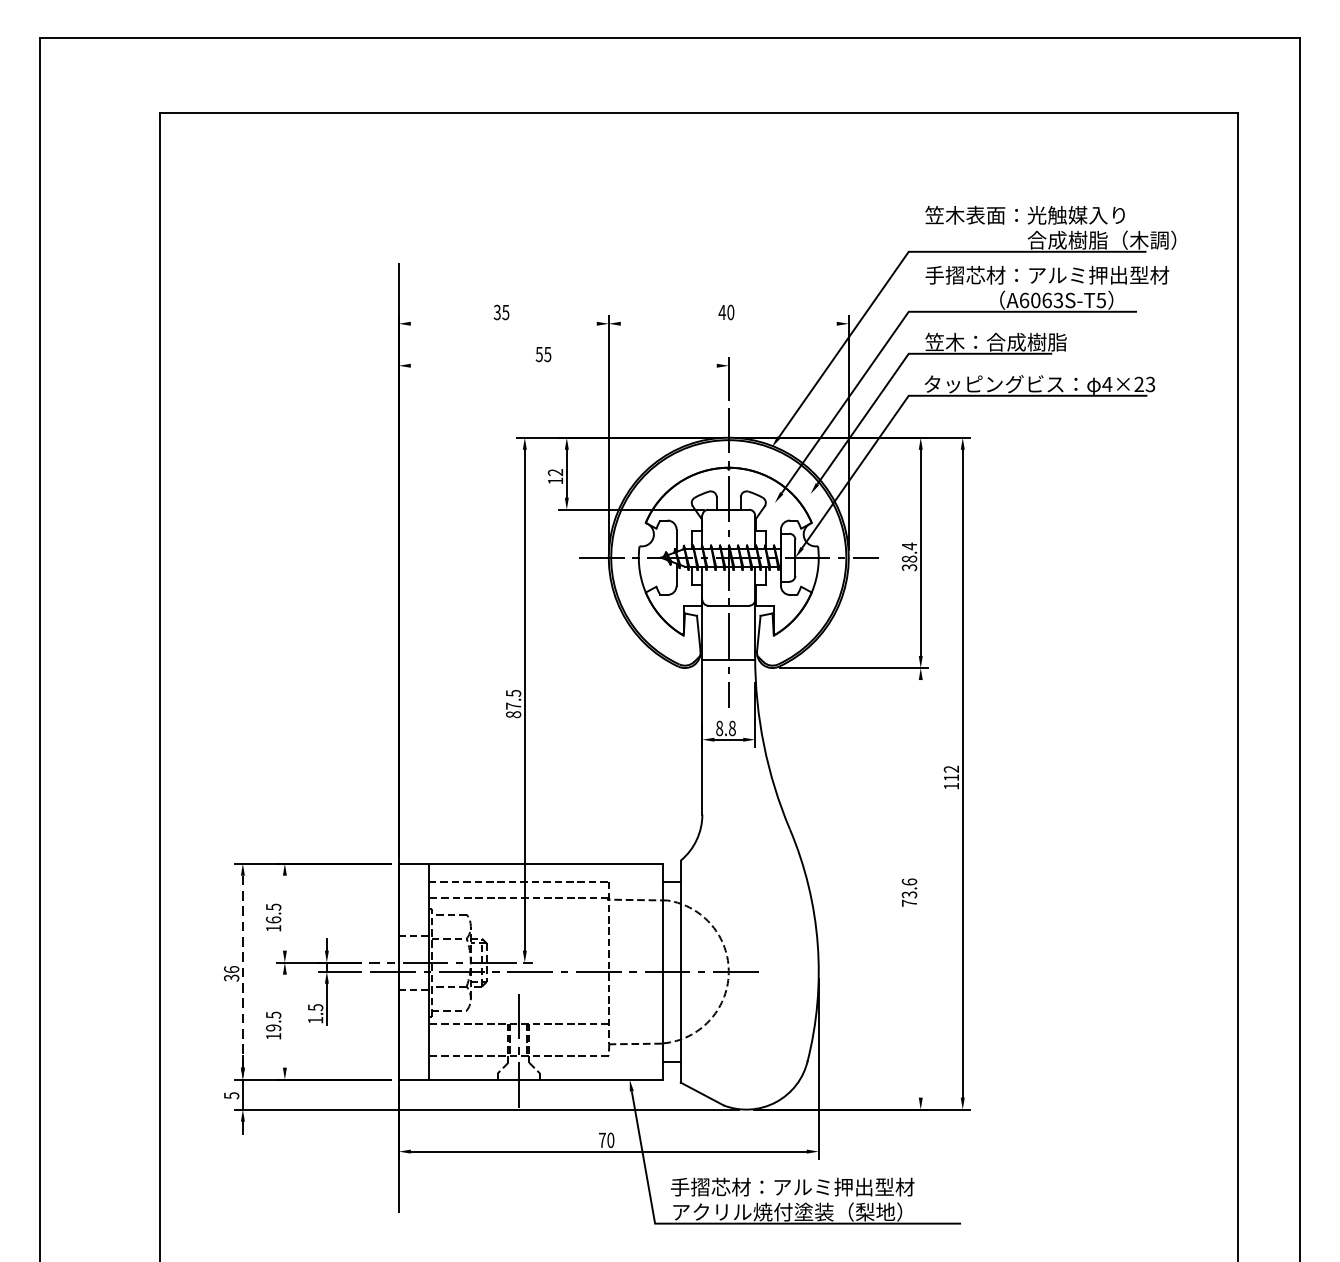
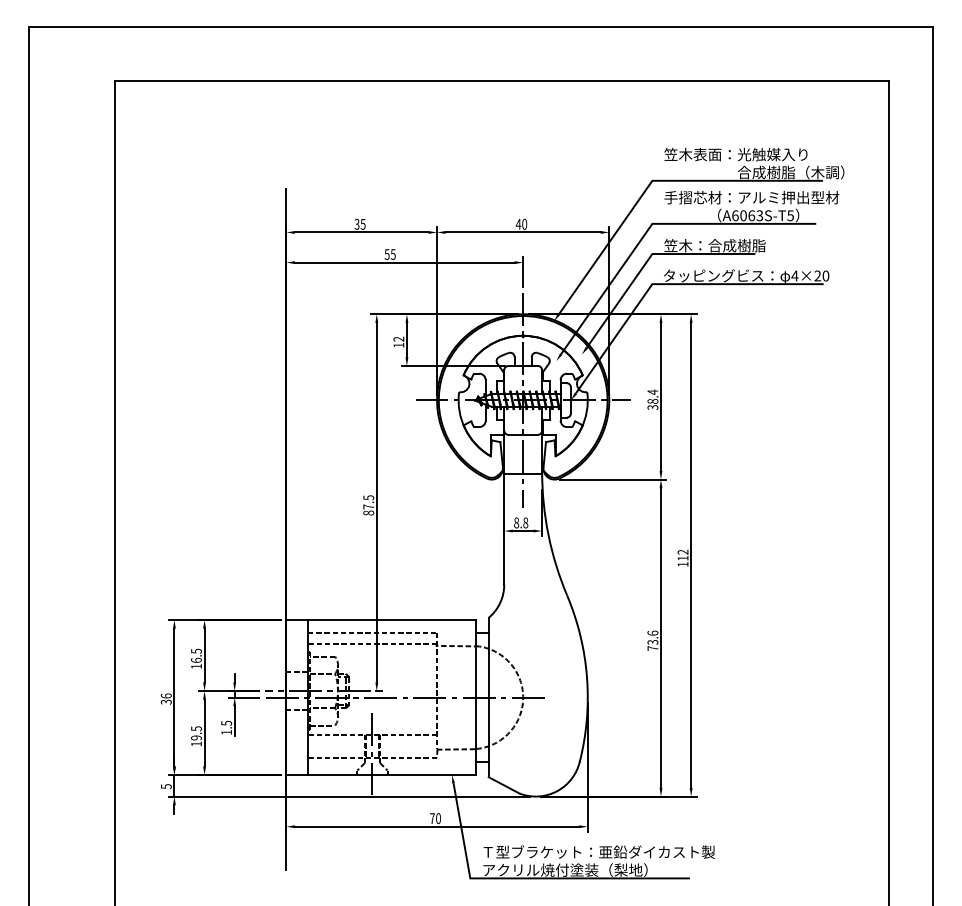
line: (503, 323) -> (361, 232), added
line: (727, 323) -> (522, 232), added
line: (563, 365) -> (404, 262), added
text: (1149, 383) -> (825, 275), 4×23 -> 4×20
line: (920, 888) -> (660, 637), added
line: (284, 913) -> (204, 655), added
line: (243, 971) -> (174, 697), dashed -> solid
line: (284, 1020) -> (204, 732), added
text: (832, 1186) -> (597, 851), 手摺芯材：アルミ押出型材 -> Ｔ型ブラケット：亜鉛ダイカスト製

